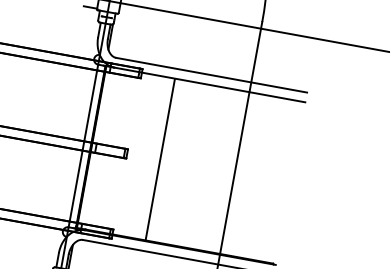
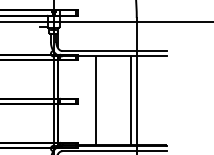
line: (225, 170) -> (131, 100), added

